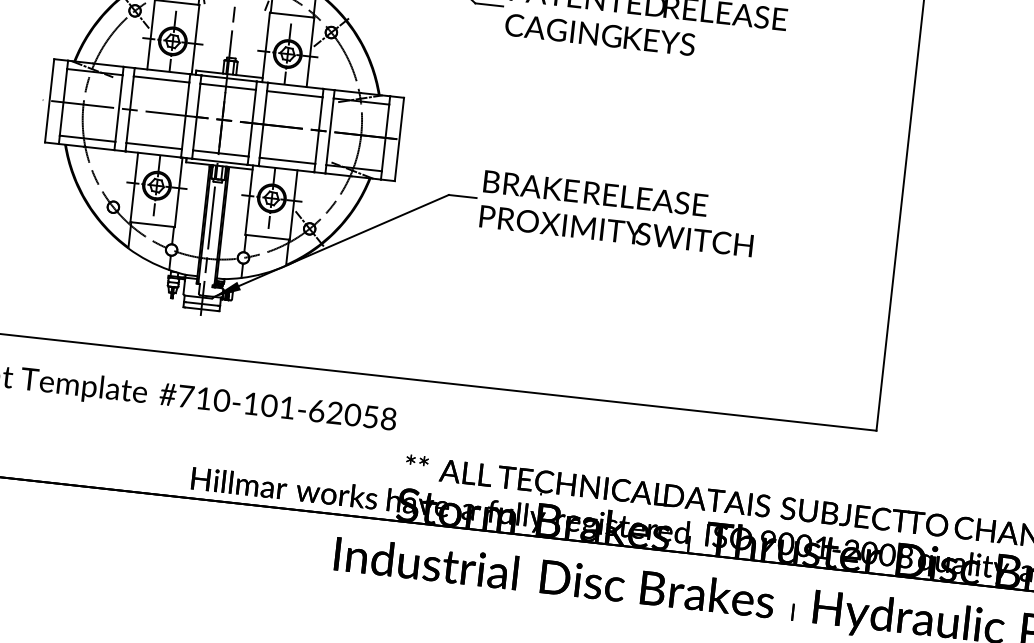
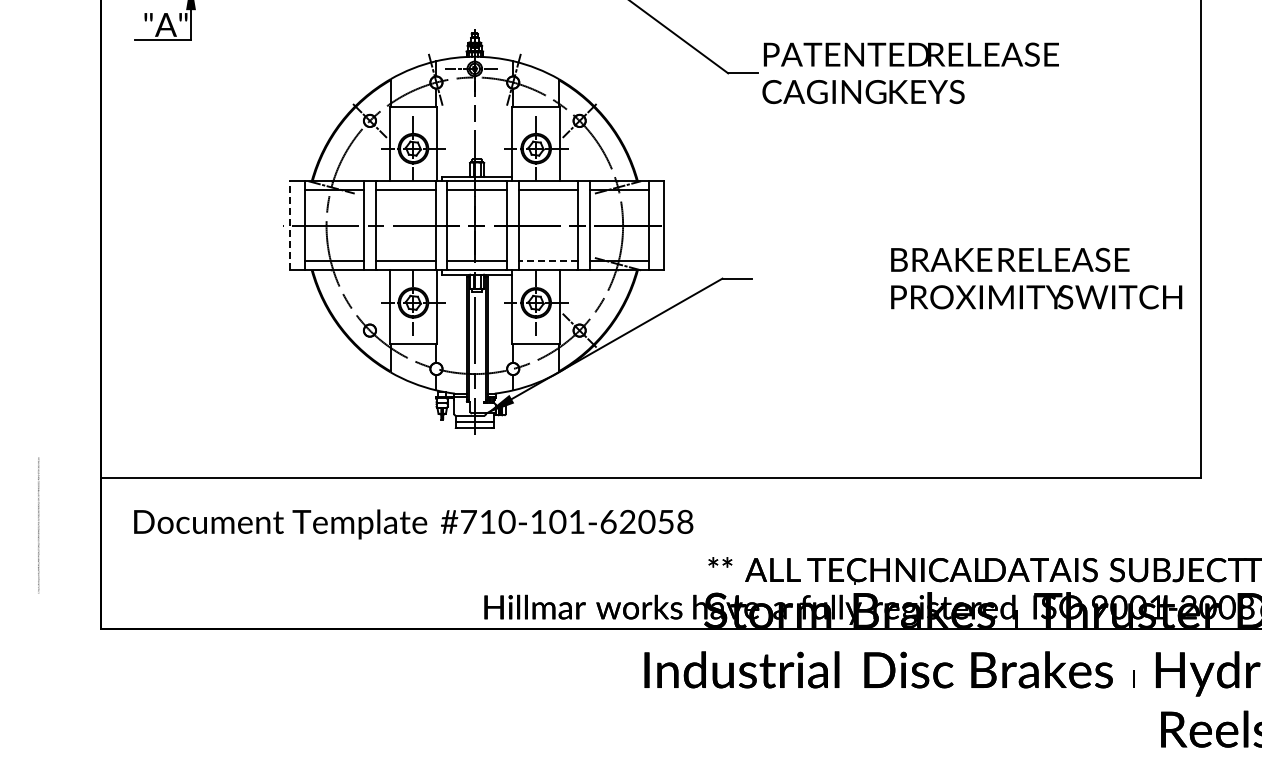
line: (49, 100) -> (290, 225), solid -> dashed
line: (287, 160) -> (548, 261), solid -> dashed
text: (618, 213) -> (1036, 278), moved

